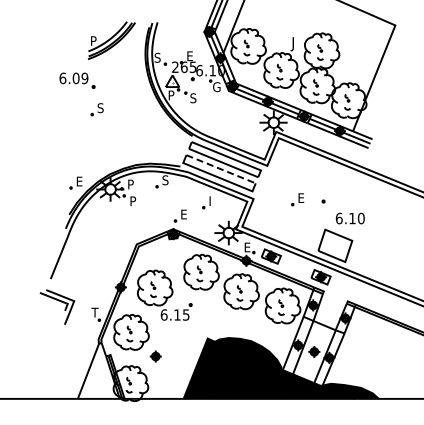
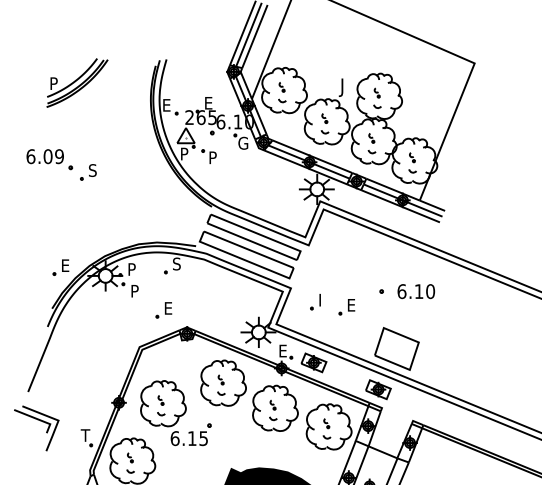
part: (111, 40) -> (77, 82), moved
text: (157, 57) -> (166, 104), S -> E
part: (77, 80) -> (49, 159), moved
text: (193, 98) -> (213, 158), S -> P
line: (221, 169) -> (249, 250), dashed -> solid
part: (297, 199) -> (346, 307), moved
part: (206, 202) -> (315, 301), moved
part: (179, 215) -> (162, 309), moved
text: (349, 218) -> (415, 291), moved

